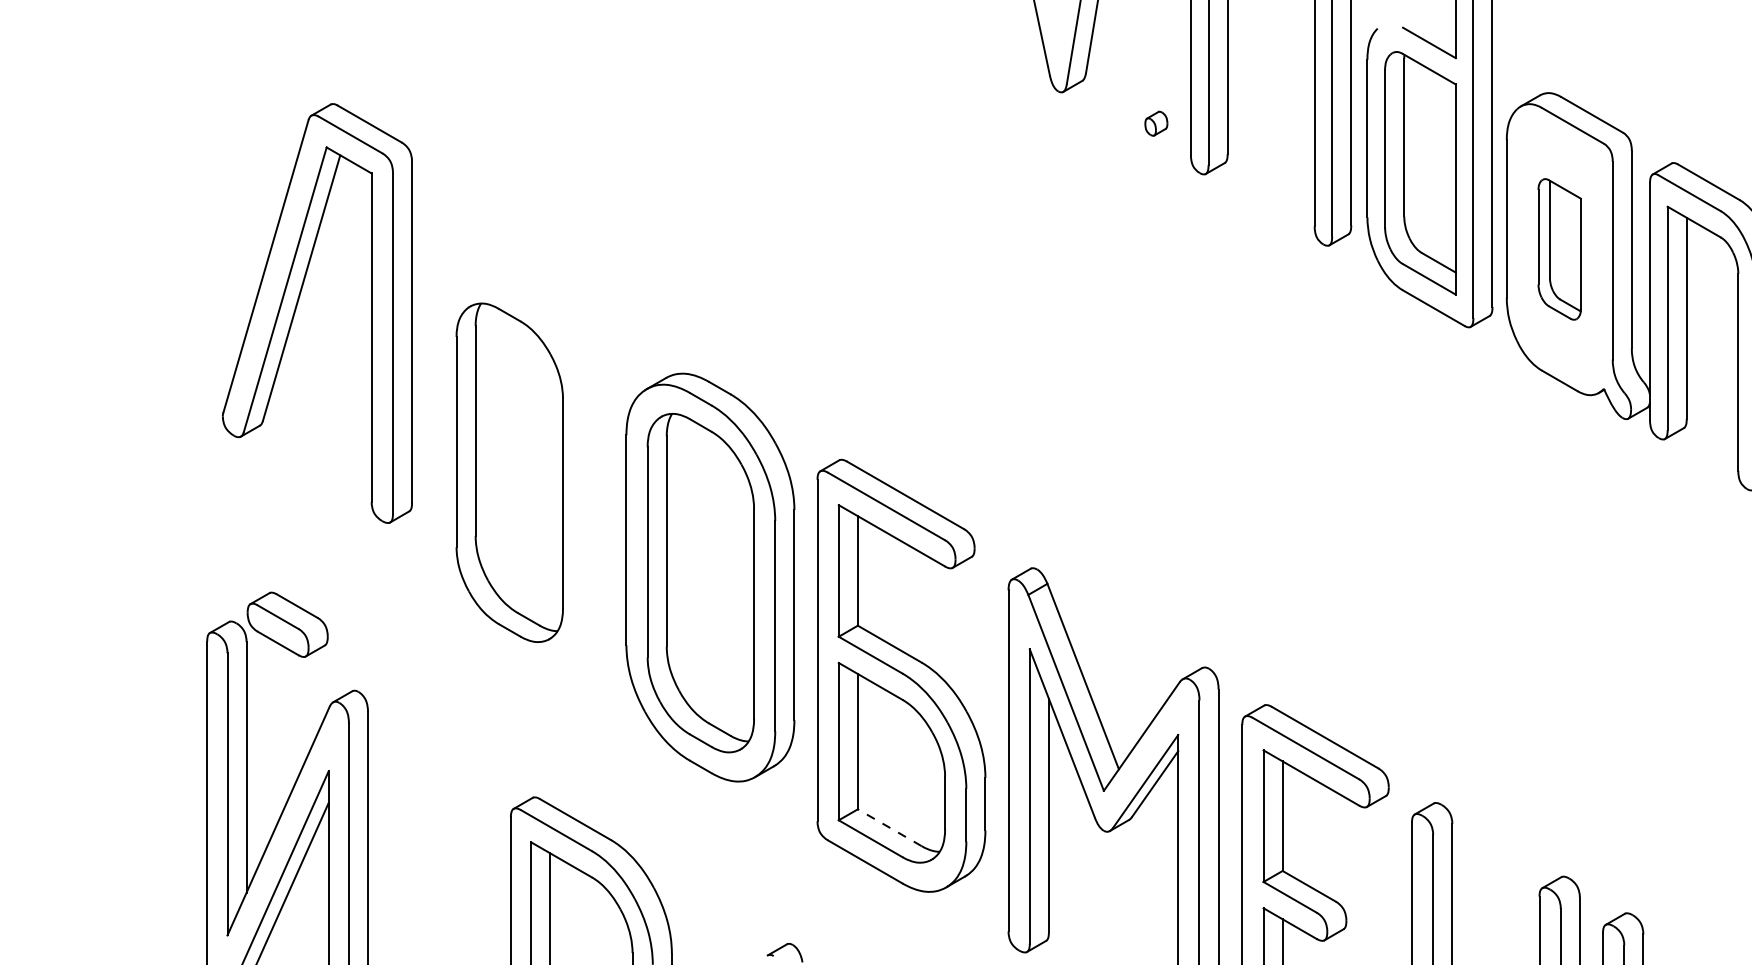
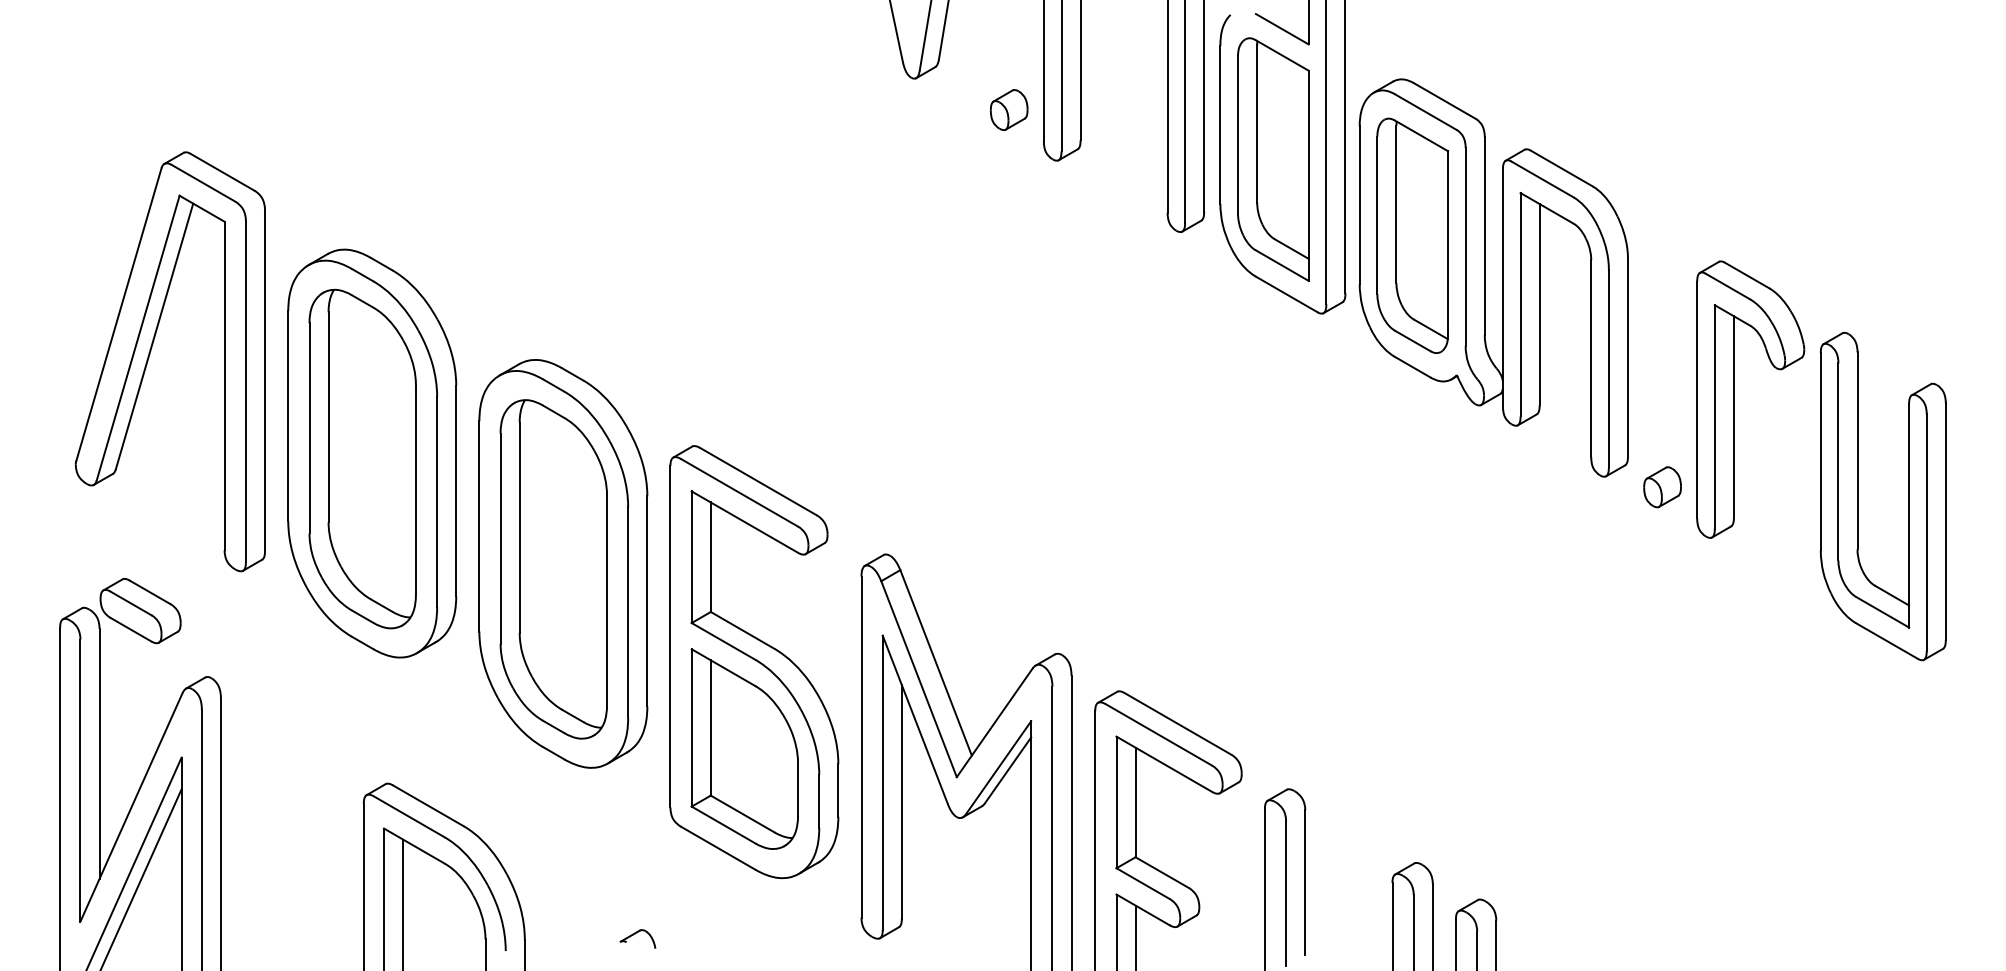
part: (1156, 123) -> (1009, 109), size x1.67
part: (1559, 249) -> (1412, 235), size x1.67
part: (296, 310) -> (149, 358), moved
part: (519, 467) -> (372, 453), added
line: (889, 827) -> (742, 813), dashed -> solid

